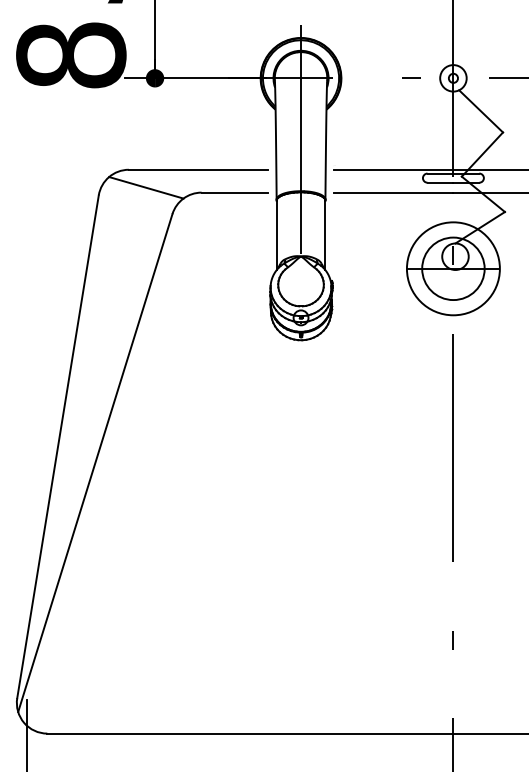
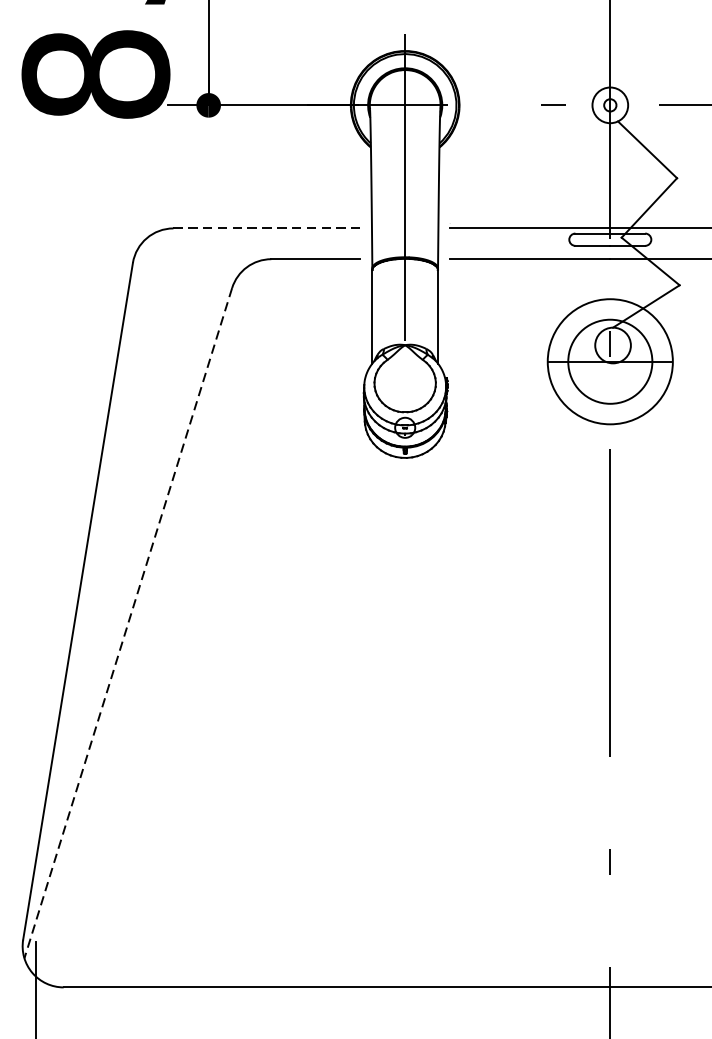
line: (198, 169) -> (267, 228), solid -> dashed
line: (146, 187) -> (197, 252), removed
line: (95, 463) -> (128, 623), solid -> dashed

